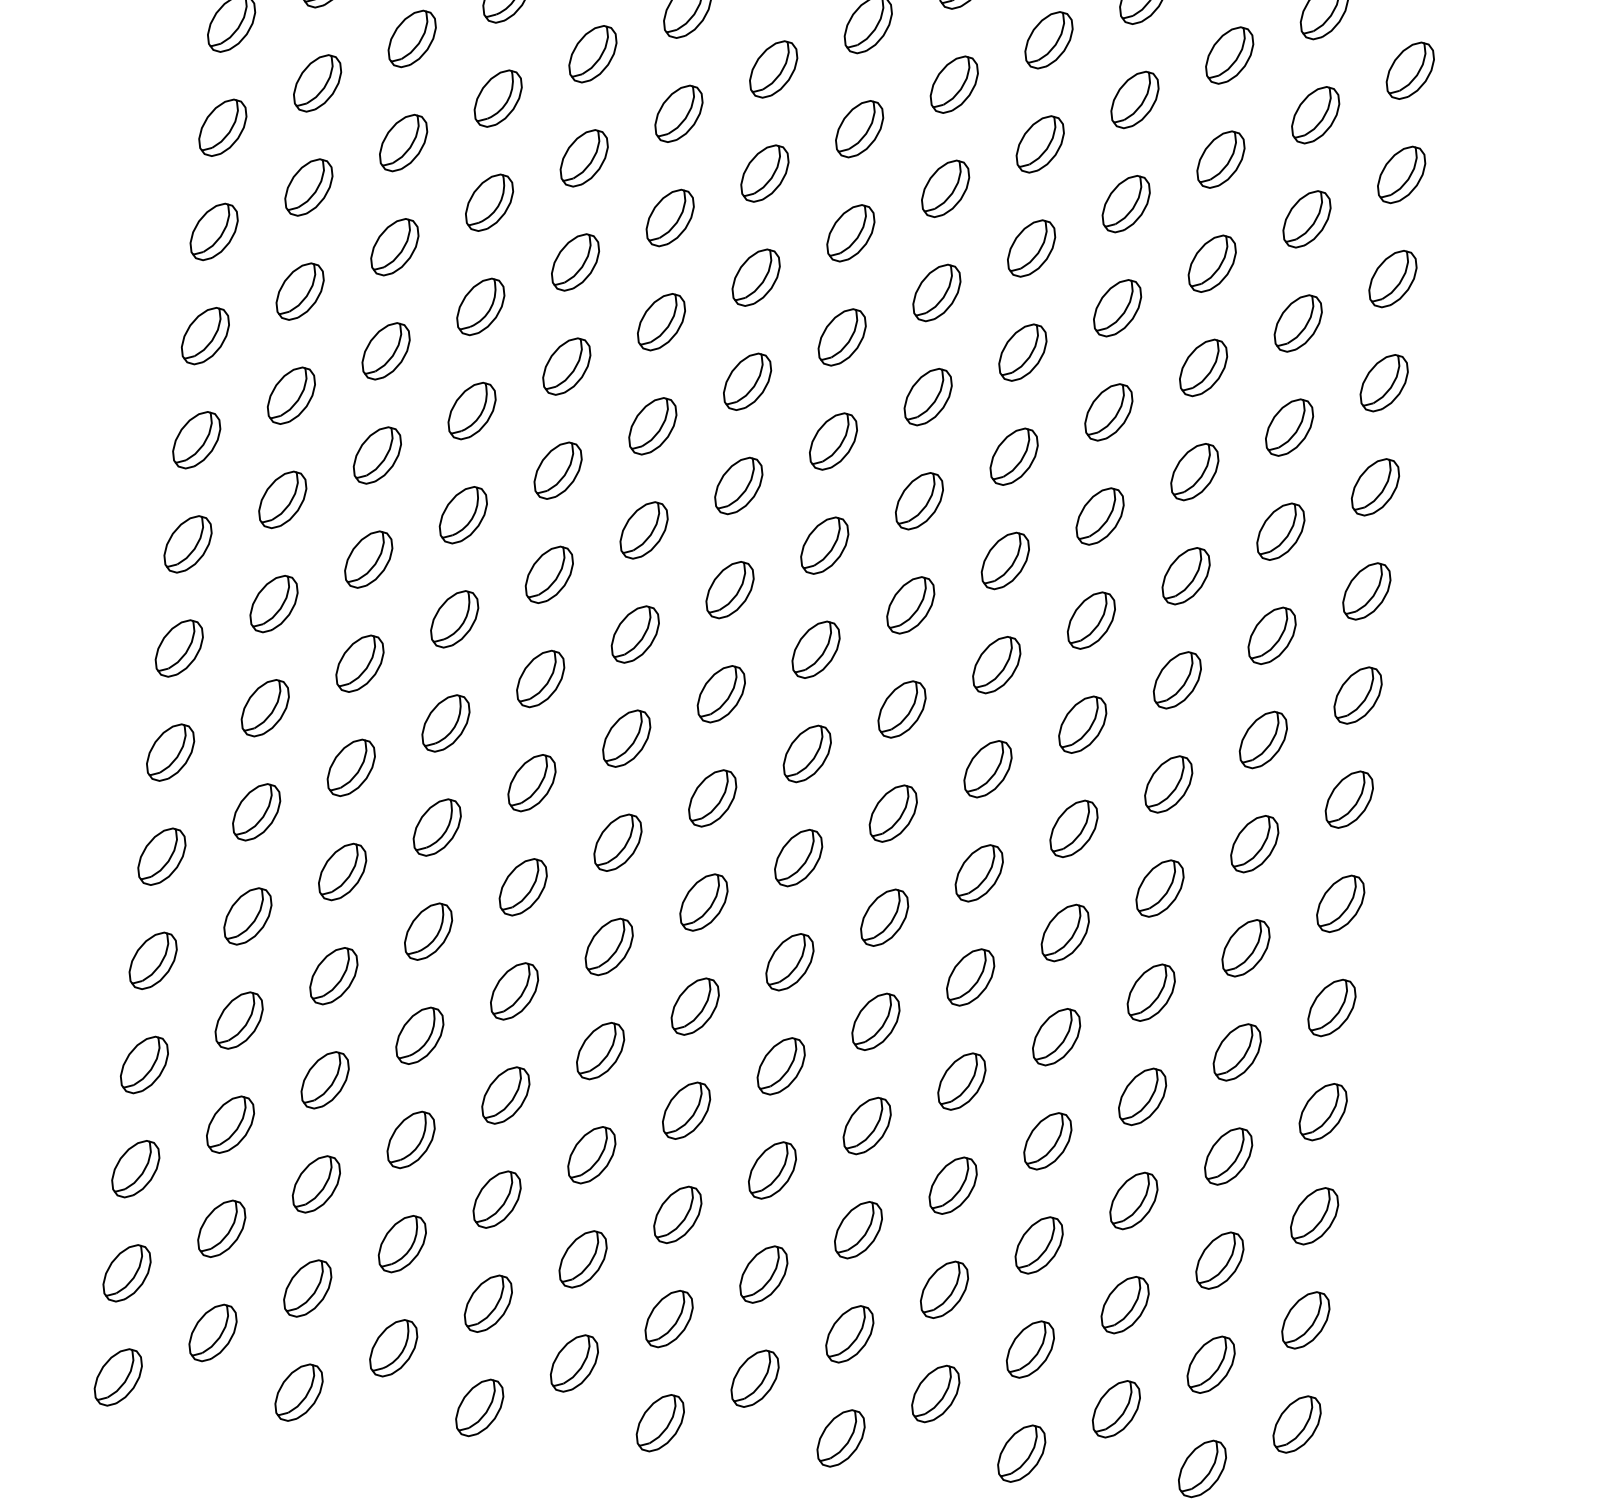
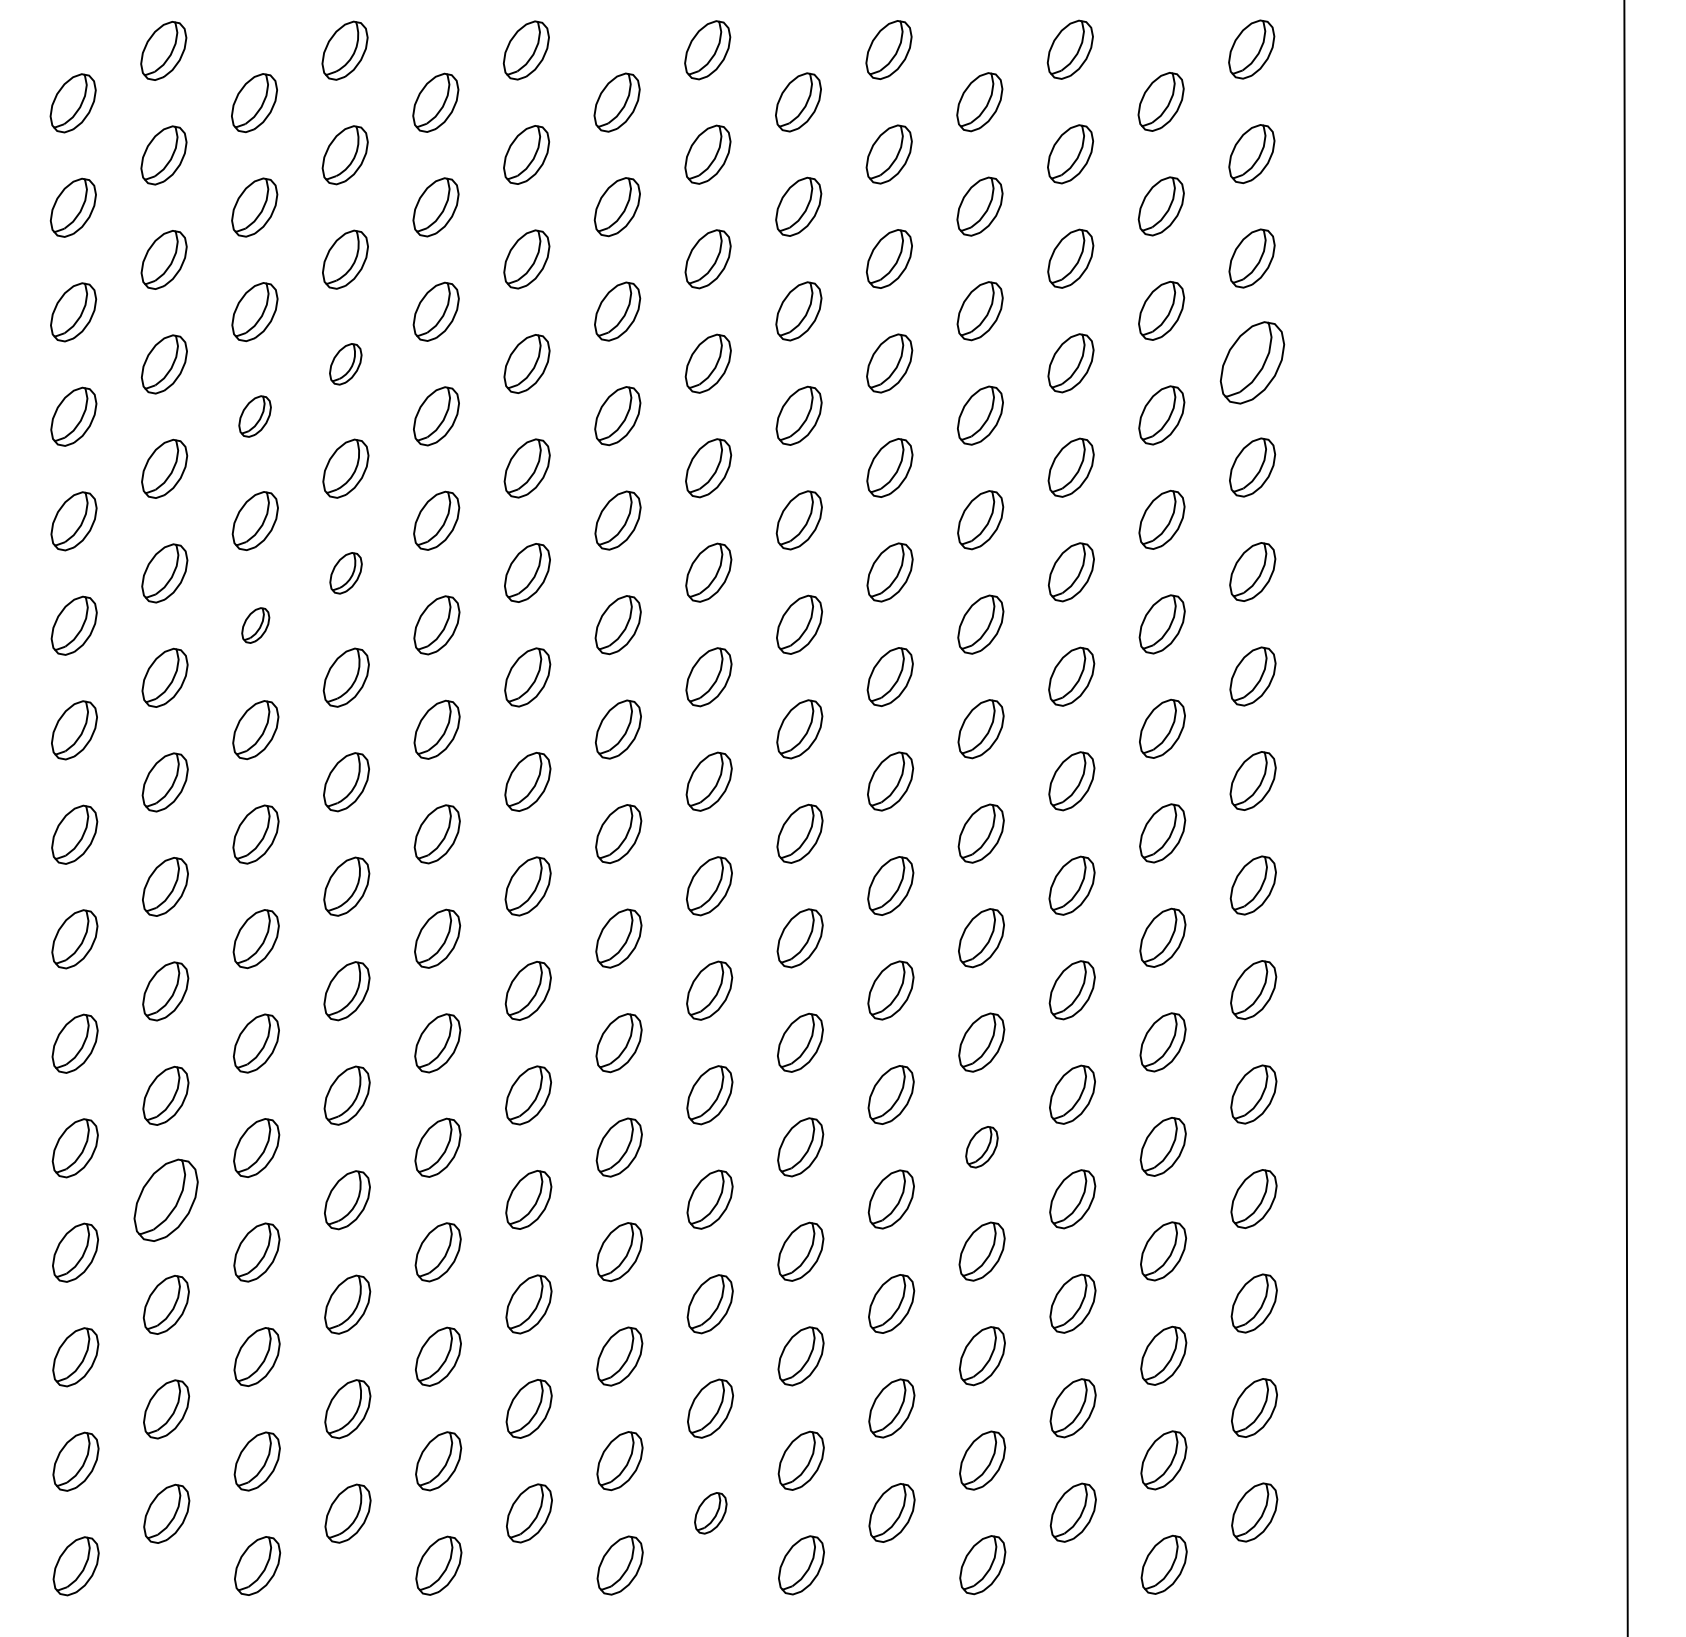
part: (489, 203) -> (345, 364), size x0.7
part: (394, 247) -> (254, 416), size x0.7
part: (1392, 279) -> (1251, 363), size x1.4
part: (471, 411) -> (345, 573), size x0.7
part: (377, 455) -> (255, 625), size x0.6
part: (238, 1020) -> (165, 1200), size x1.4
part: (1056, 1037) -> (981, 1147), size x0.7
part: (754, 1379) -> (710, 1513), size x0.7

